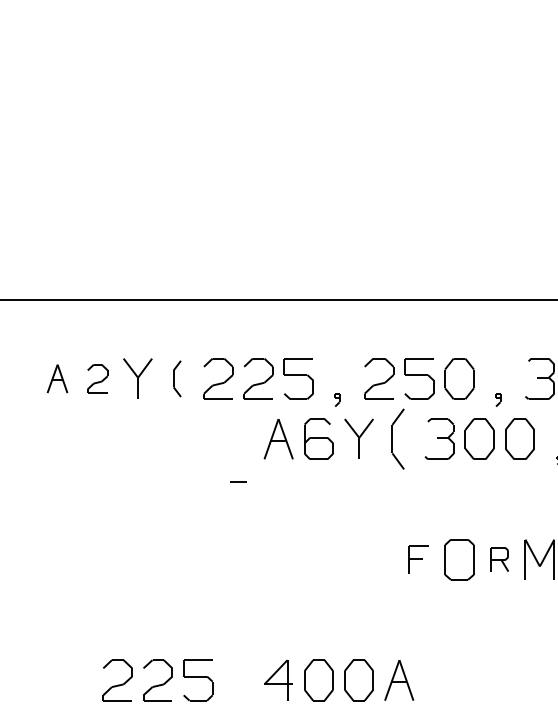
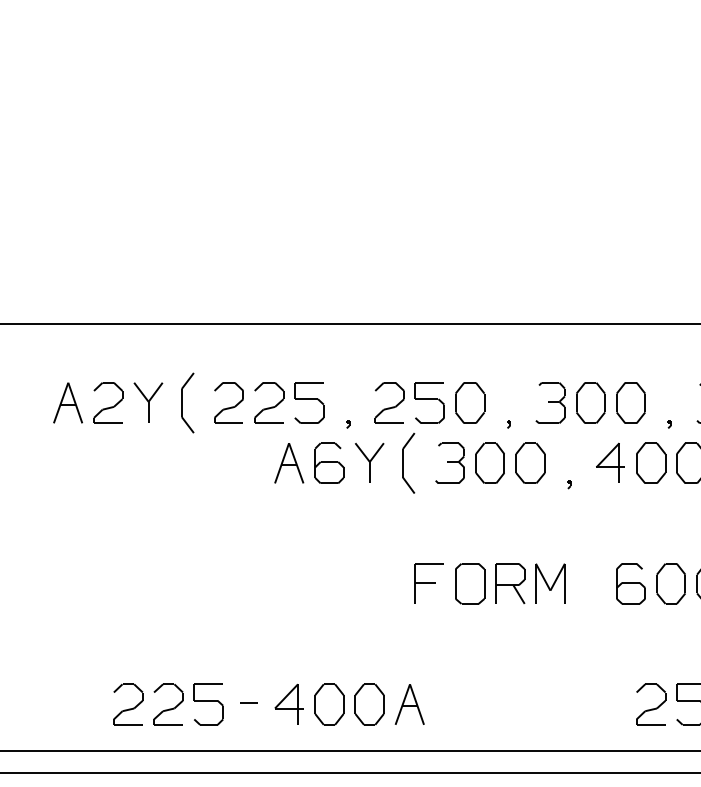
part: (56, 378) -> (67, 402), size x1.43
part: (97, 378) -> (108, 402), size x1.43
part: (176, 378) -> (187, 402), size x1.67
part: (337, 400) -> (348, 424), size x0.62
part: (497, 400) -> (508, 424), size x0.62
line: (237, 481) -> (248, 702), moved
part: (417, 559) -> (428, 583), size x1.43
part: (499, 559) -> (510, 583), size x1.67

